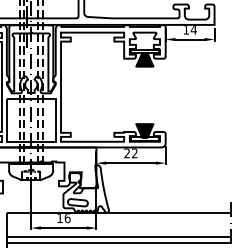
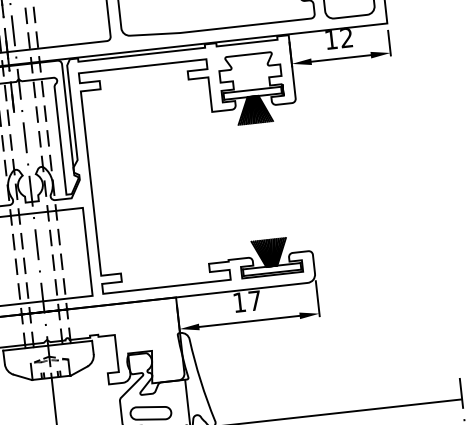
text: (193, 29) -> (345, 37), 14 -> 12
text: (130, 153) -> (246, 302), 22 -> 17

